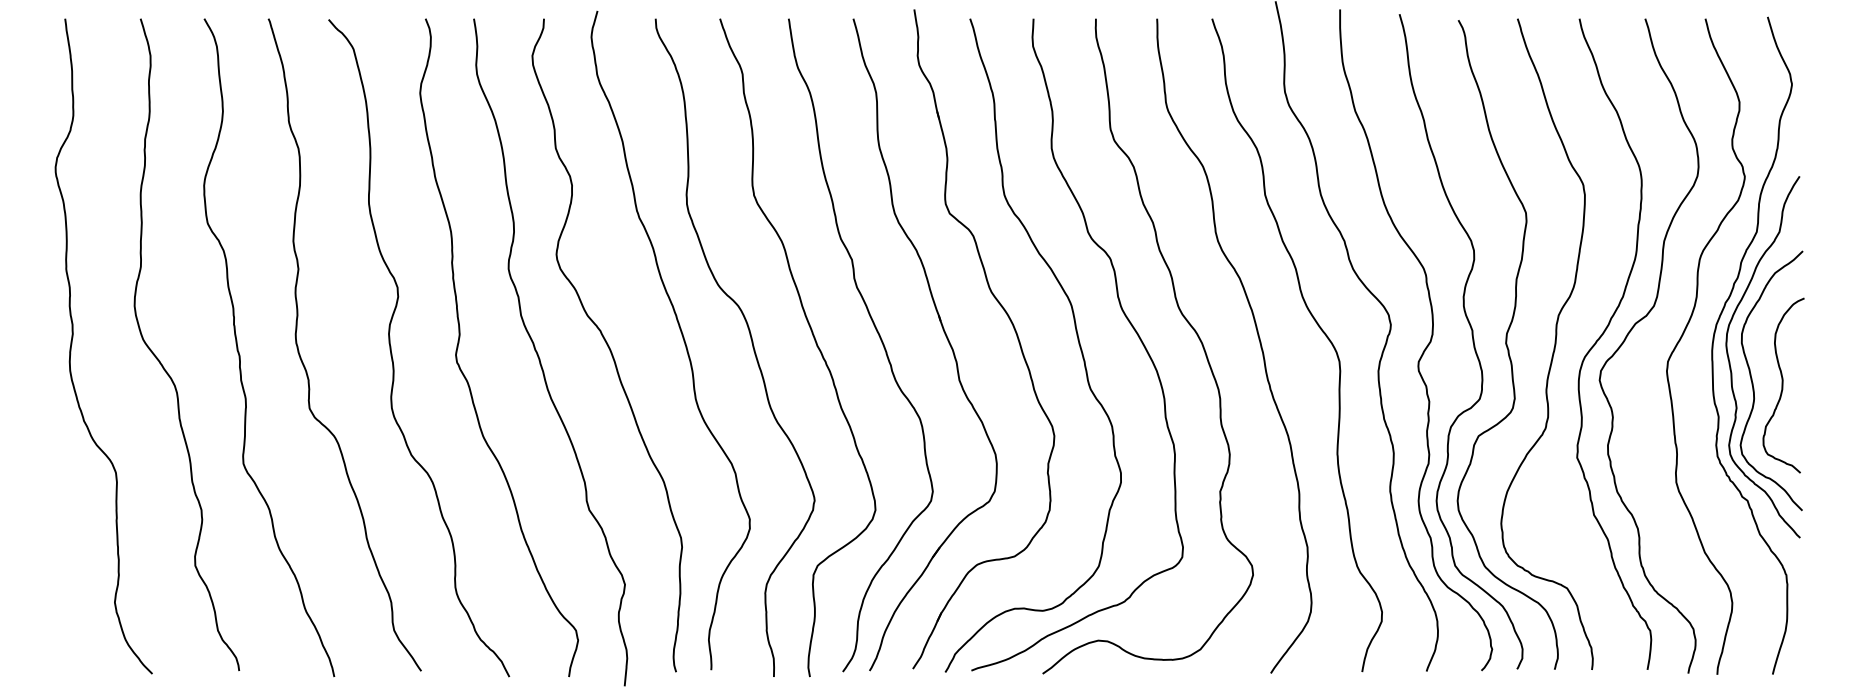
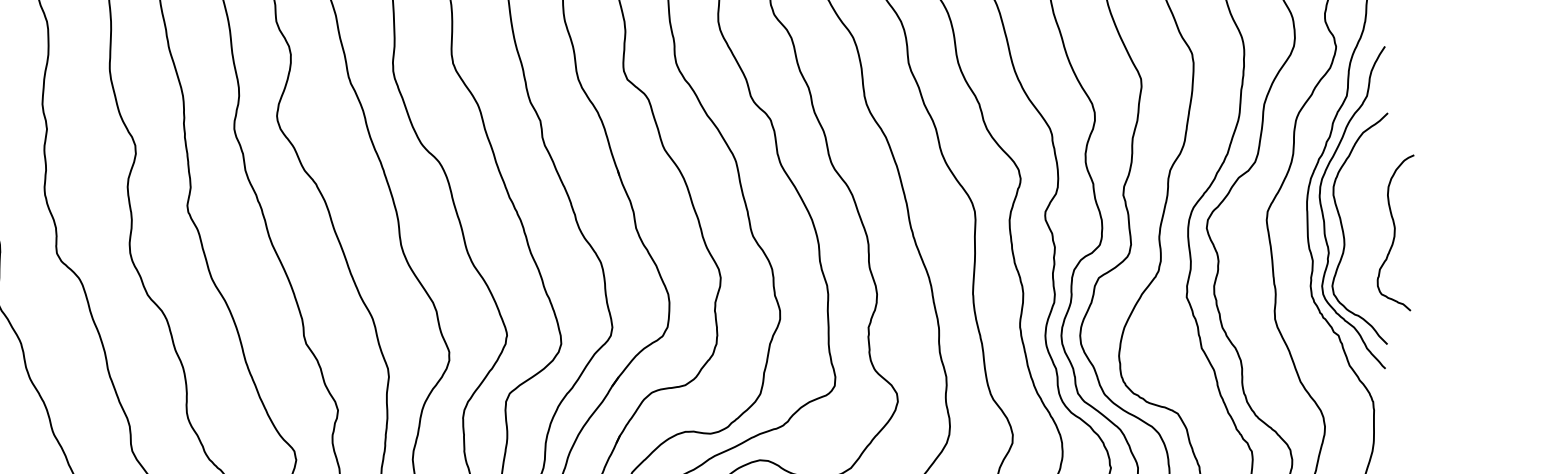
curve: (1783, 385) -> (1395, 232), moved

